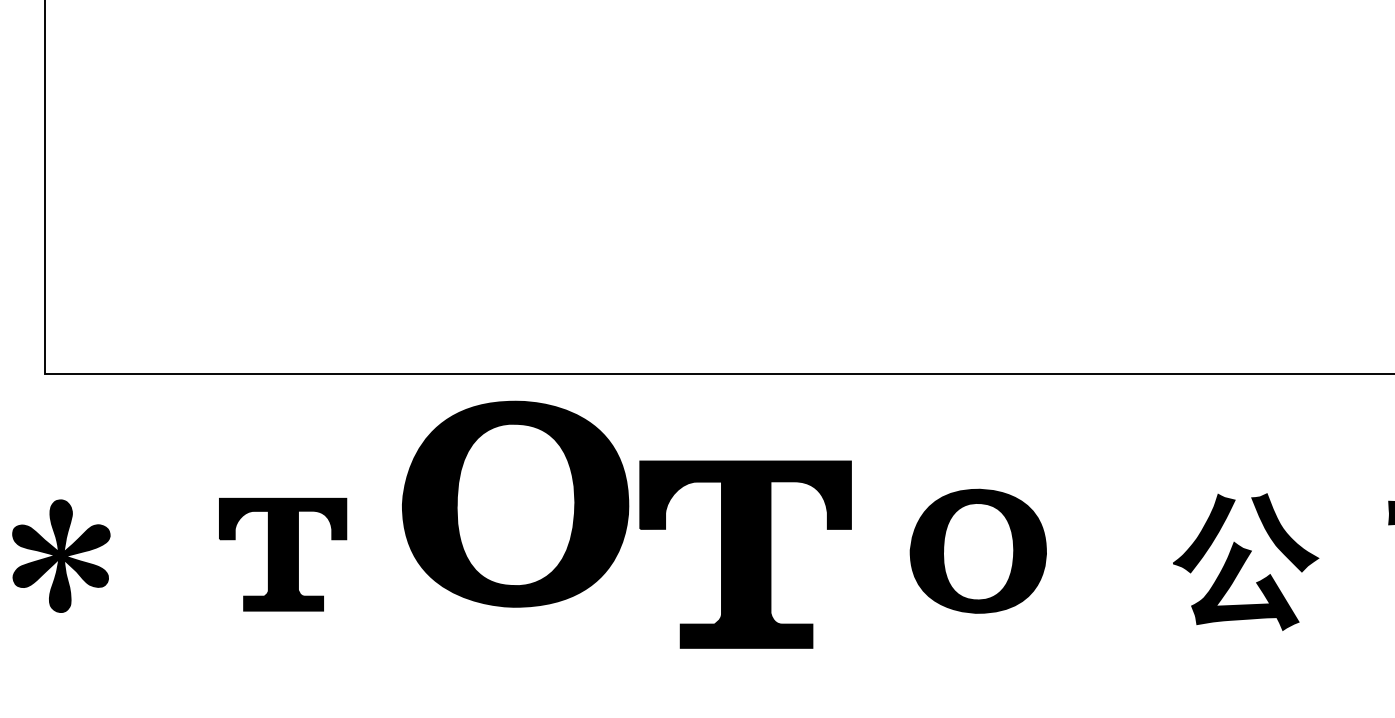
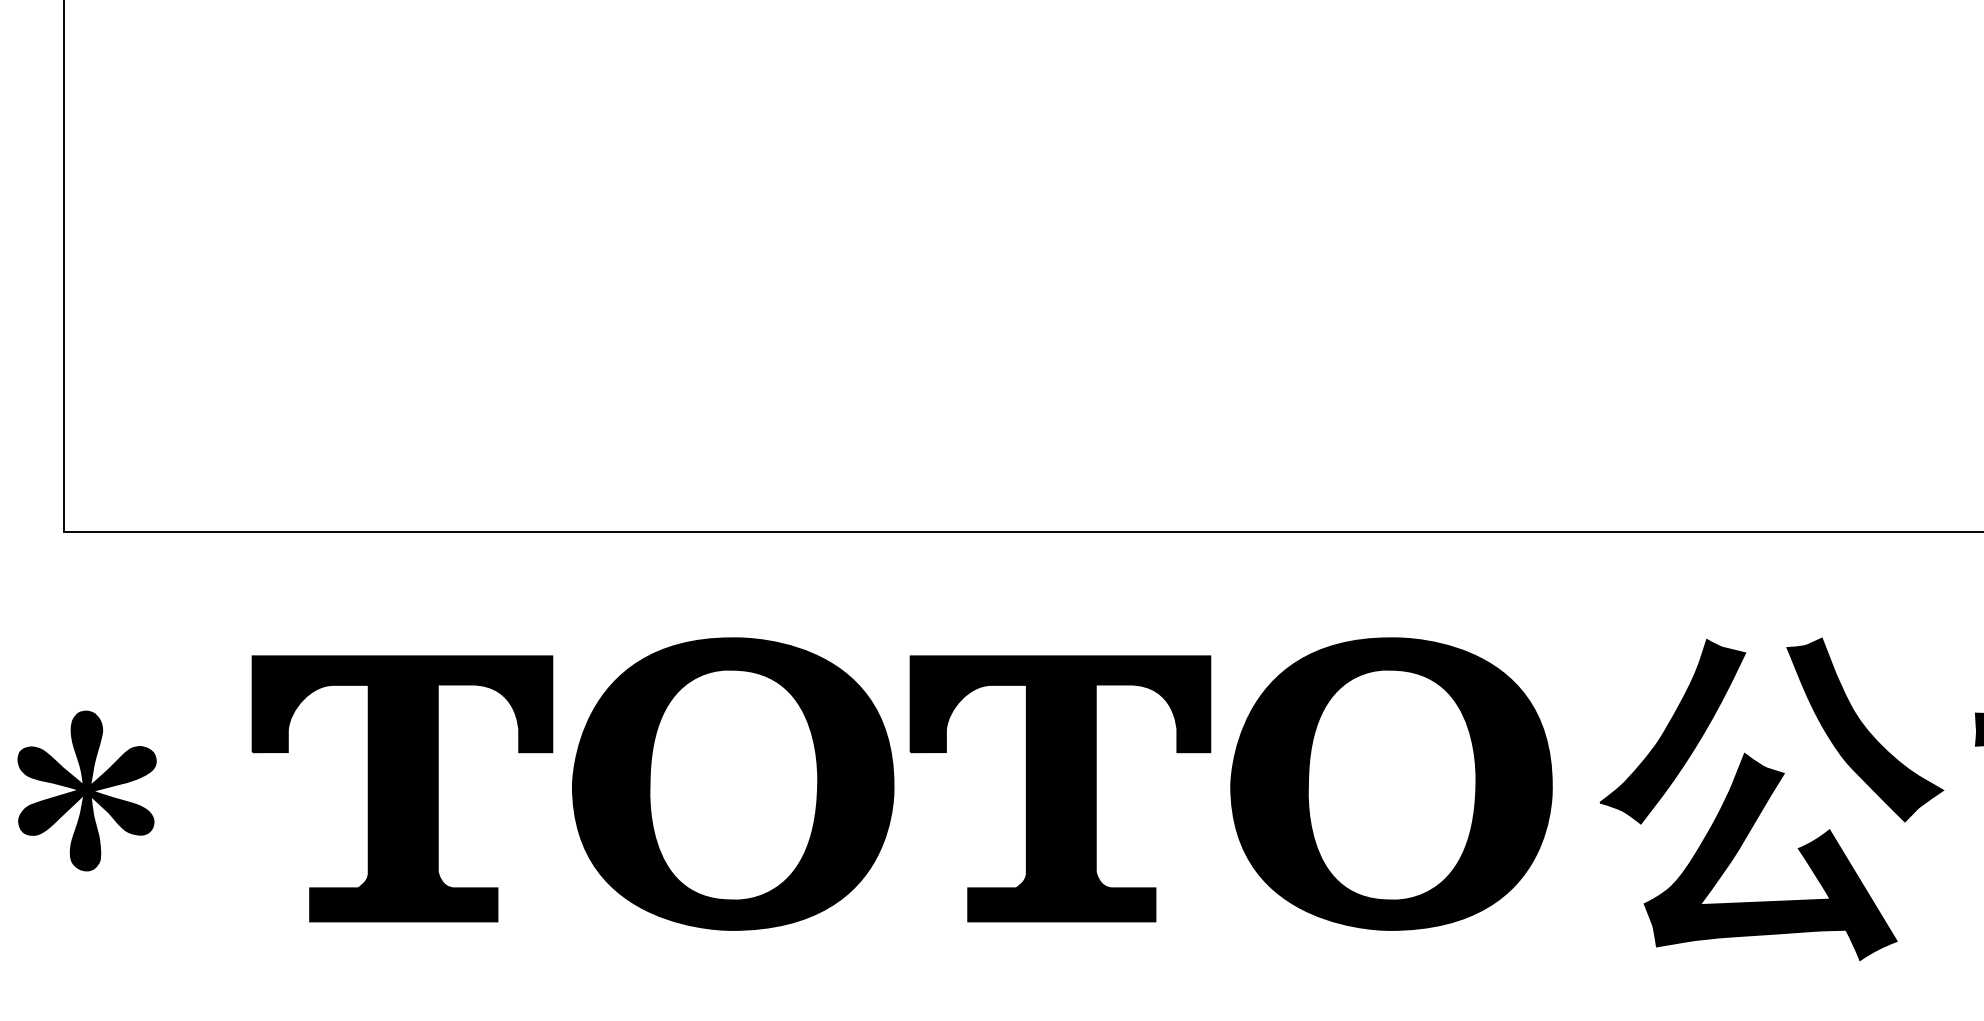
part: (515, 503) -> (733, 783), moved
part: (978, 550) -> (1391, 783), size x1.67
part: (283, 554) -> (402, 788), size x1.67
part: (1245, 562) -> (1771, 799), size x1.67

